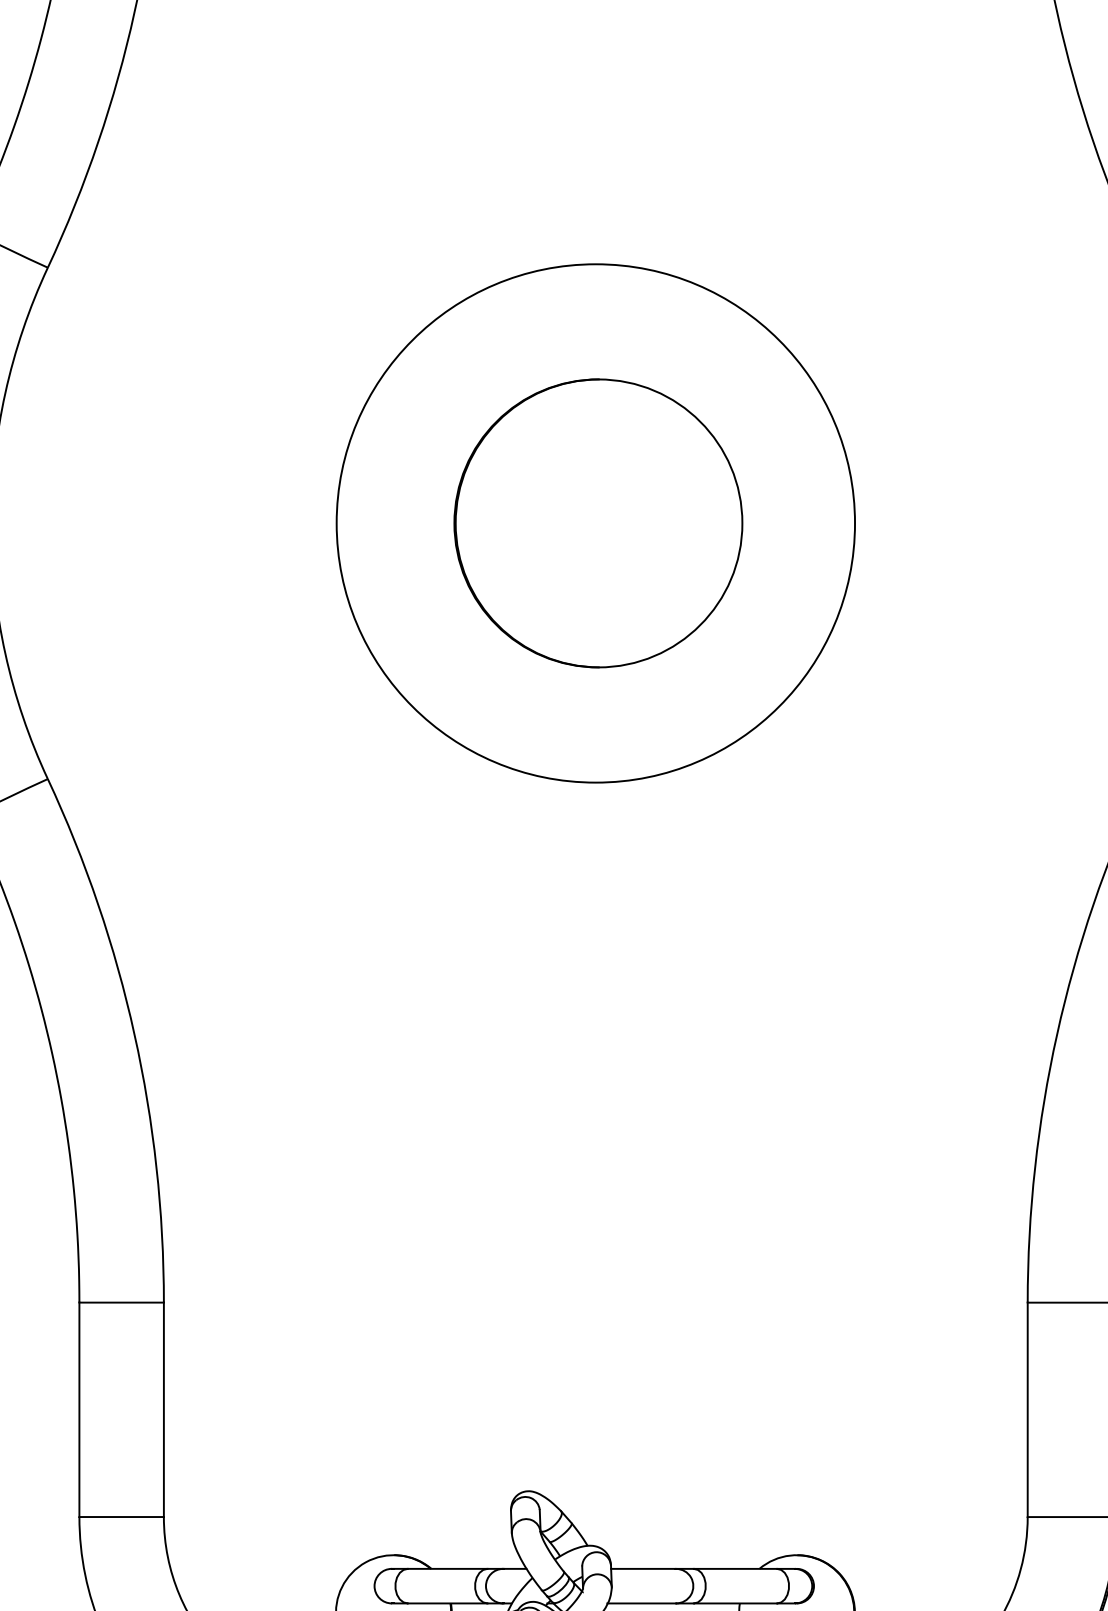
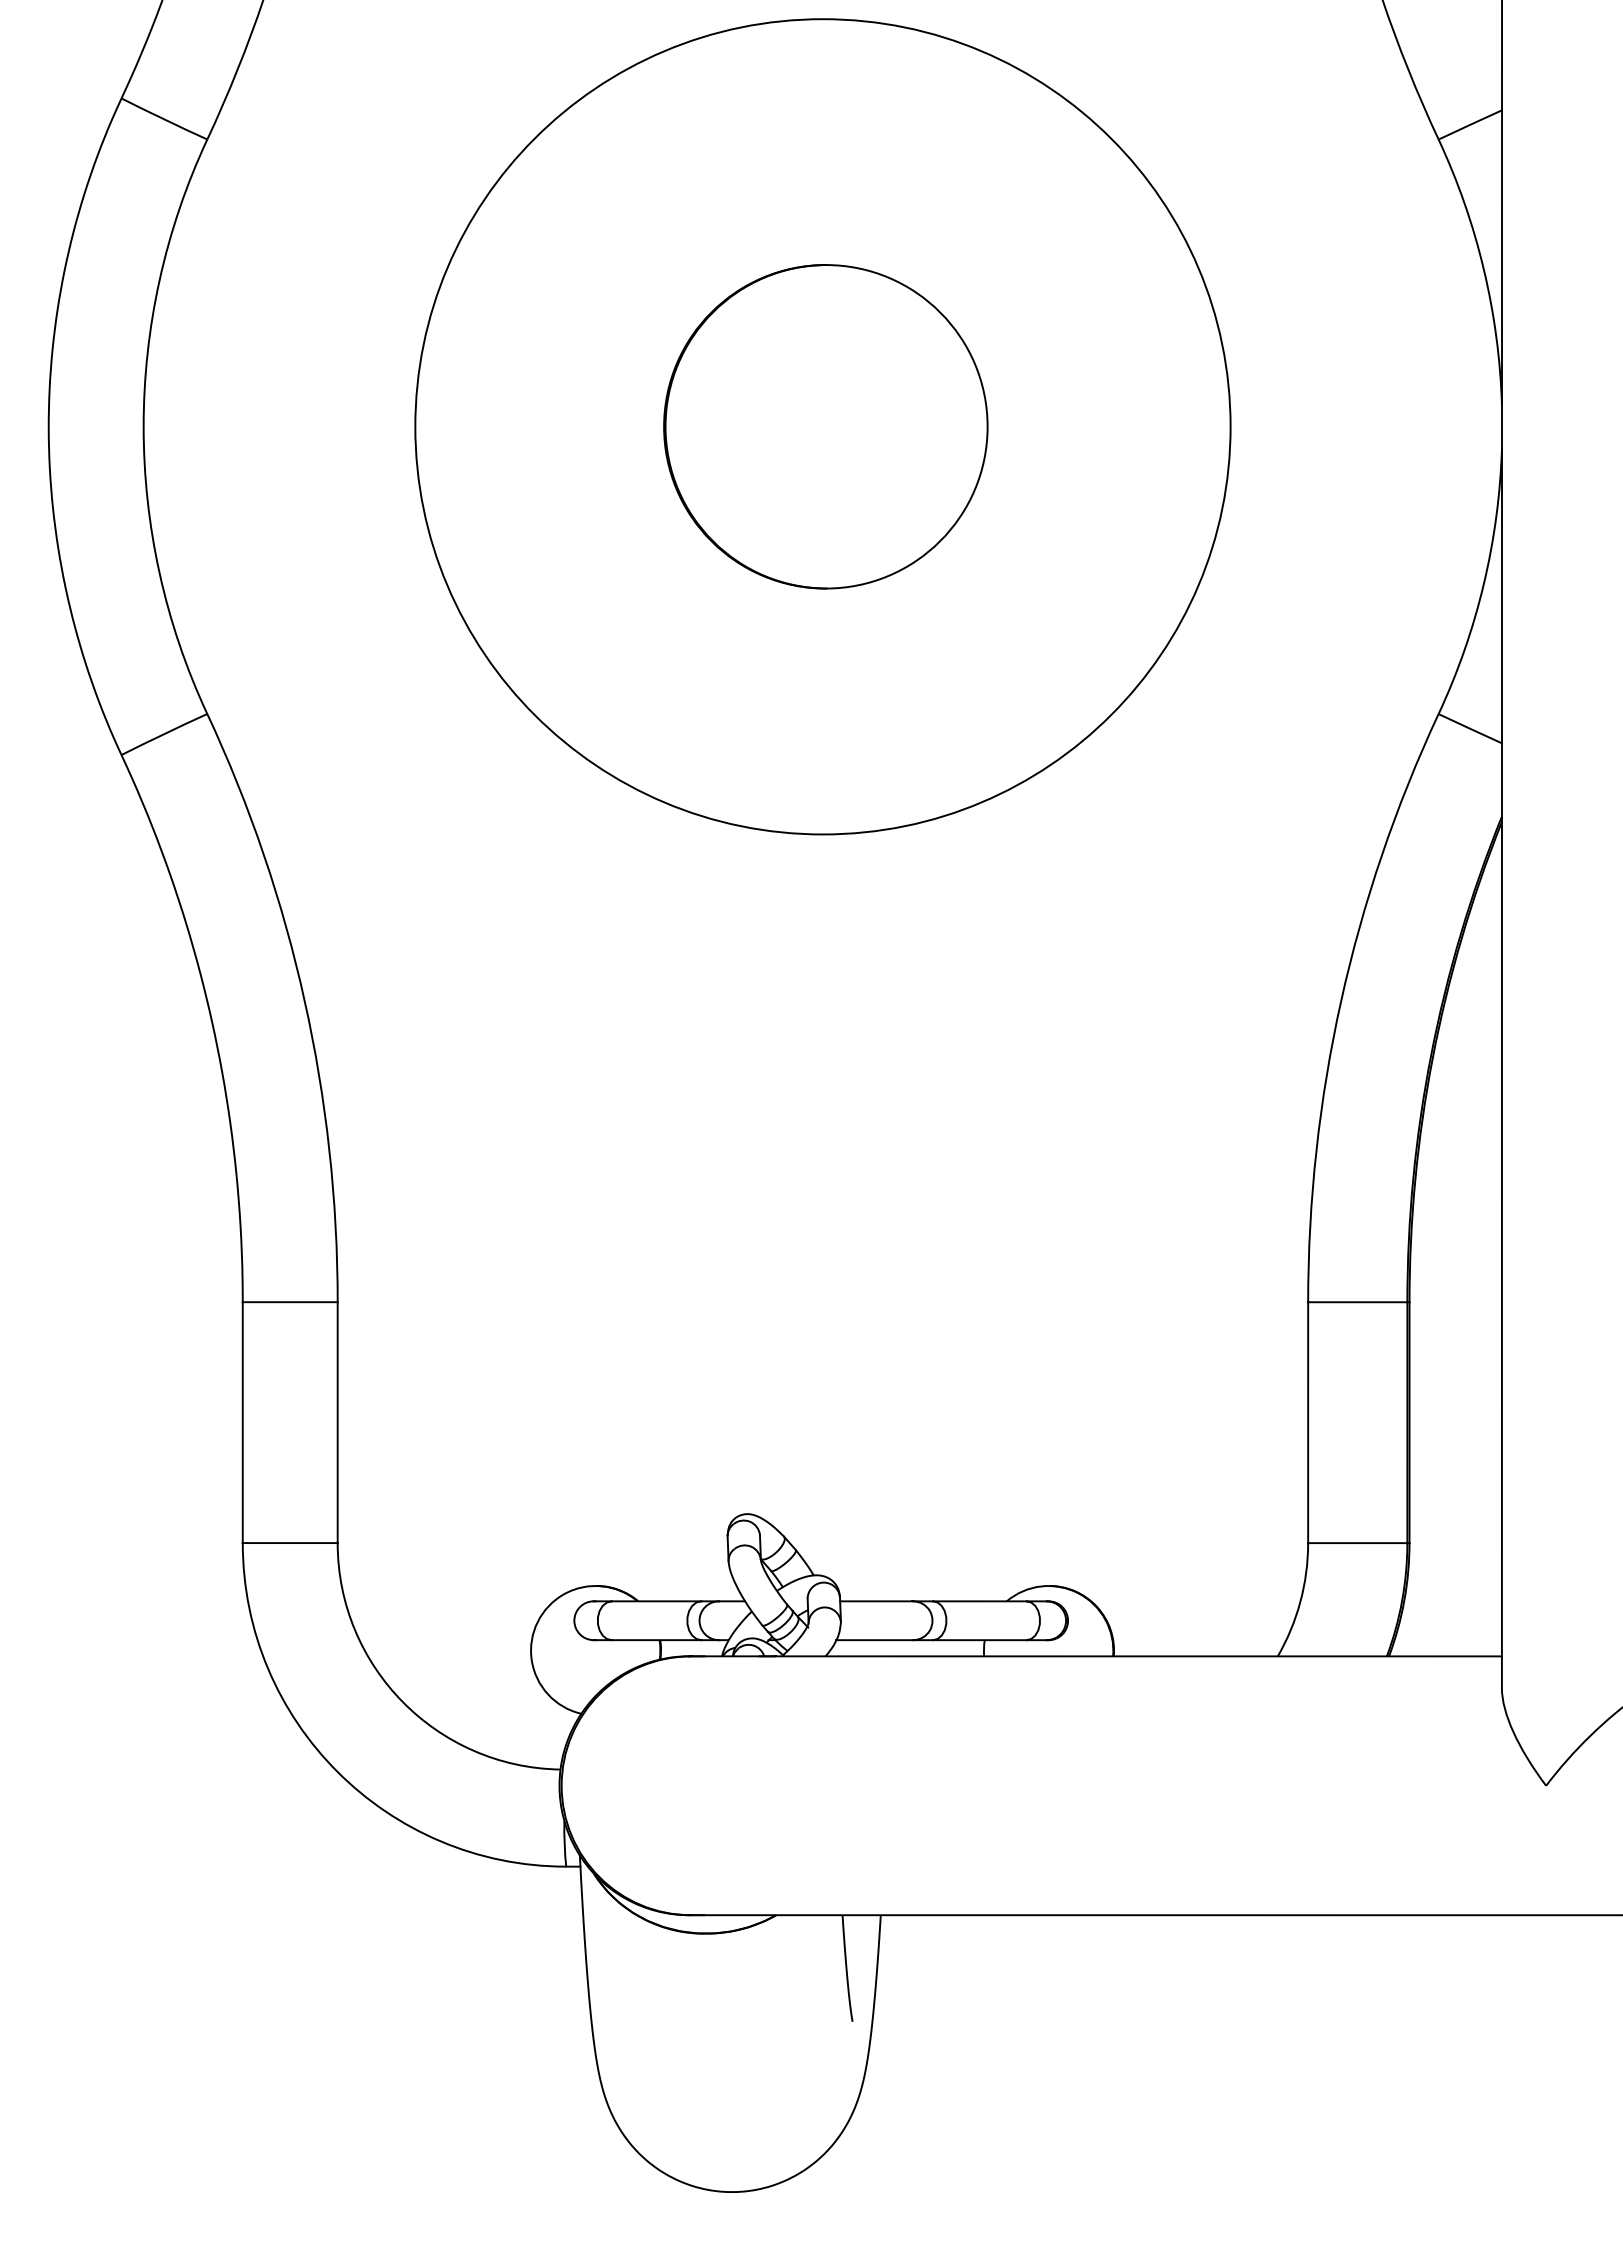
circle: (595, 523) -> (822, 426), size x1.4

